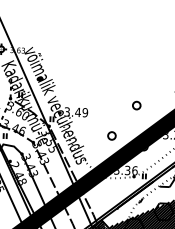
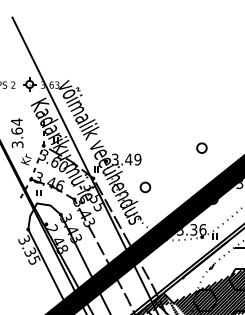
part: (112, 136) -> (145, 187), moved

